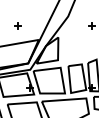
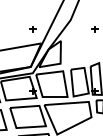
part: (17, 26) -> (32, 29), moved

